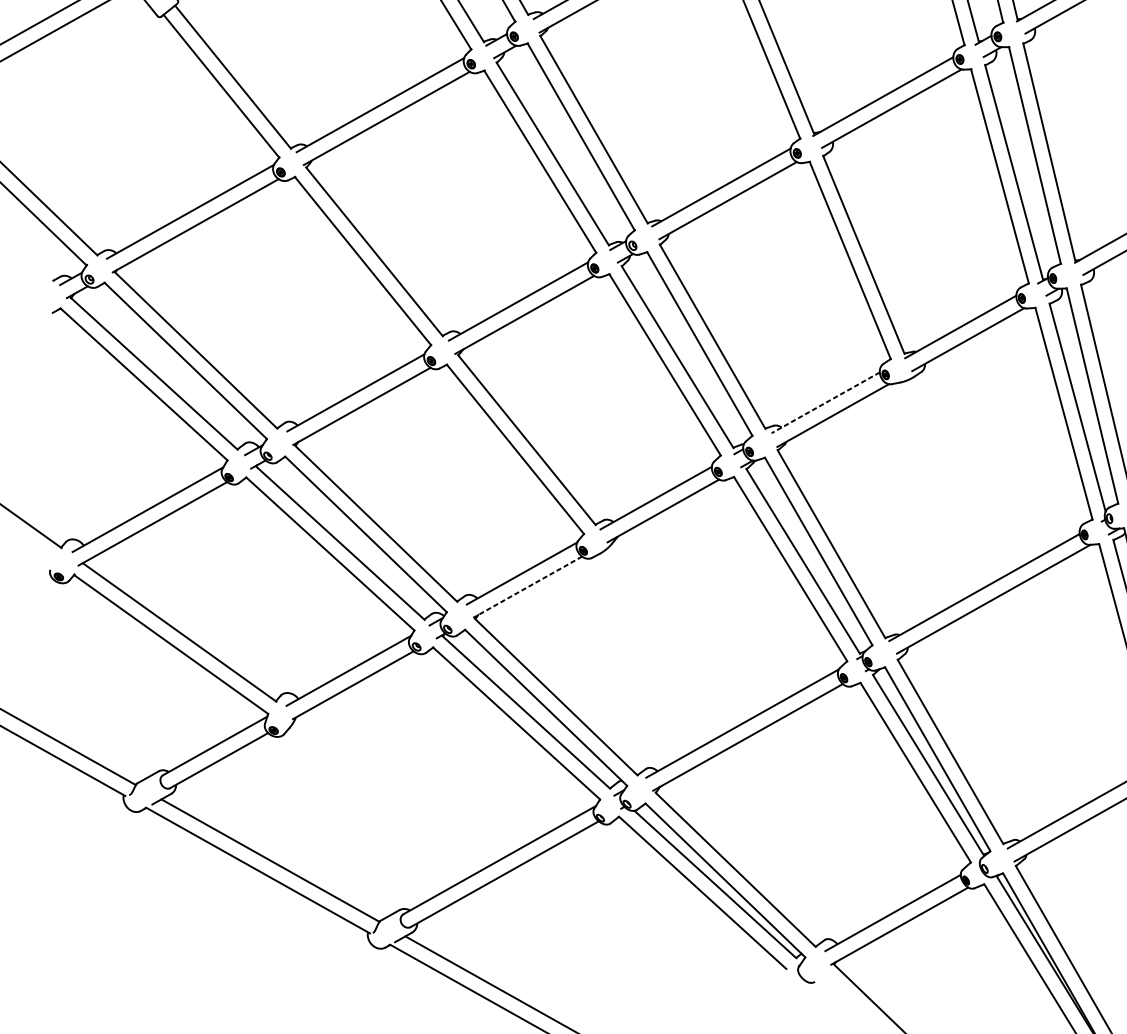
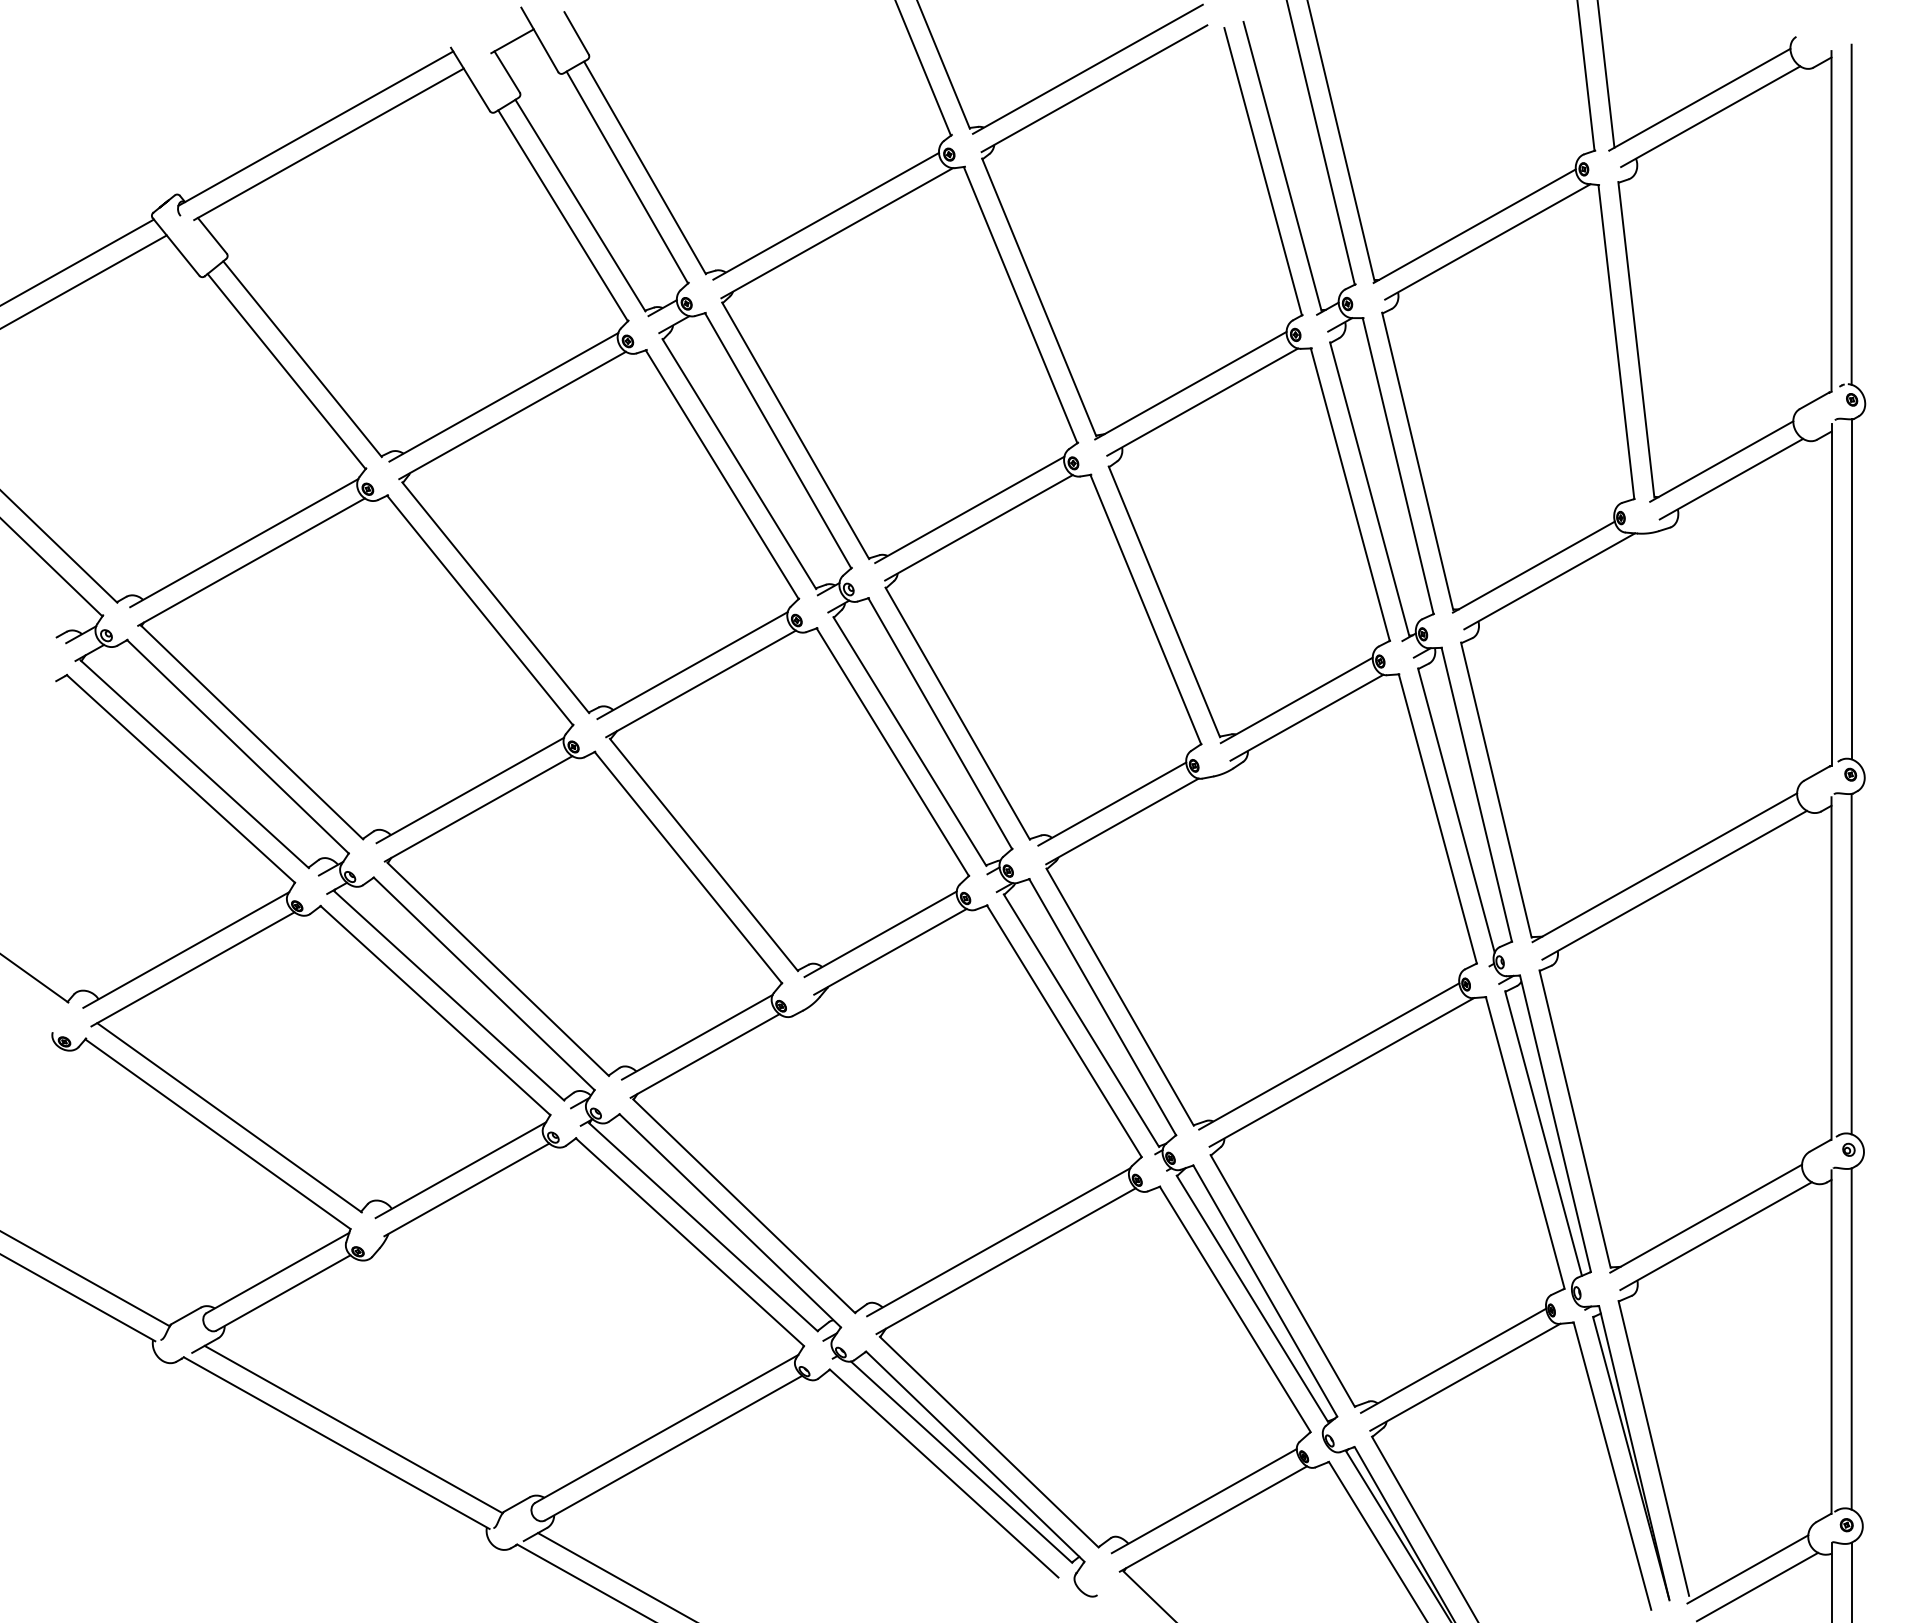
line: (825, 403) -> (1112, 804), dashed -> solid
line: (527, 587) -> (704, 1056), dashed -> solid

